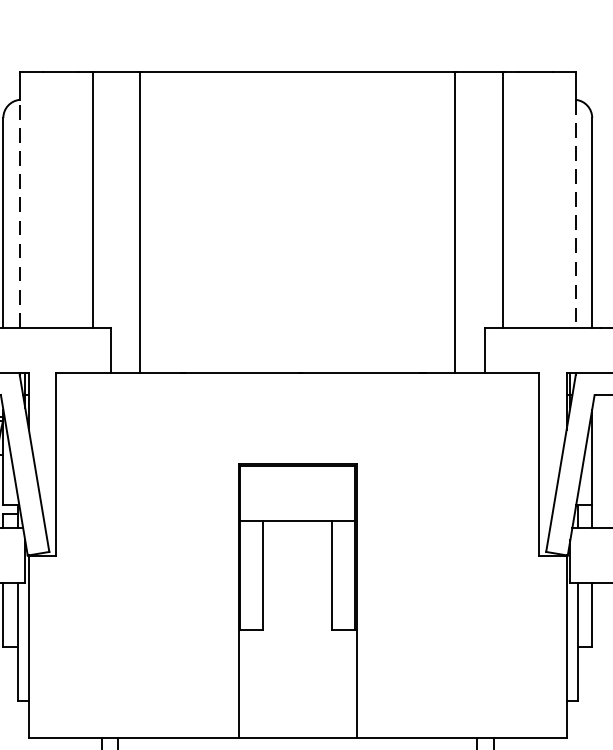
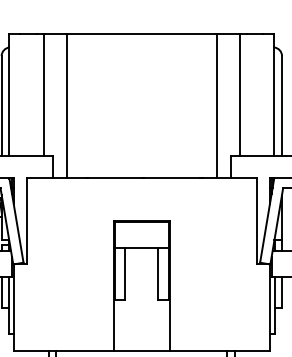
line: (19, 213) -> (9, 101), dashed -> solid
line: (576, 215) -> (274, 102), dashed -> solid

